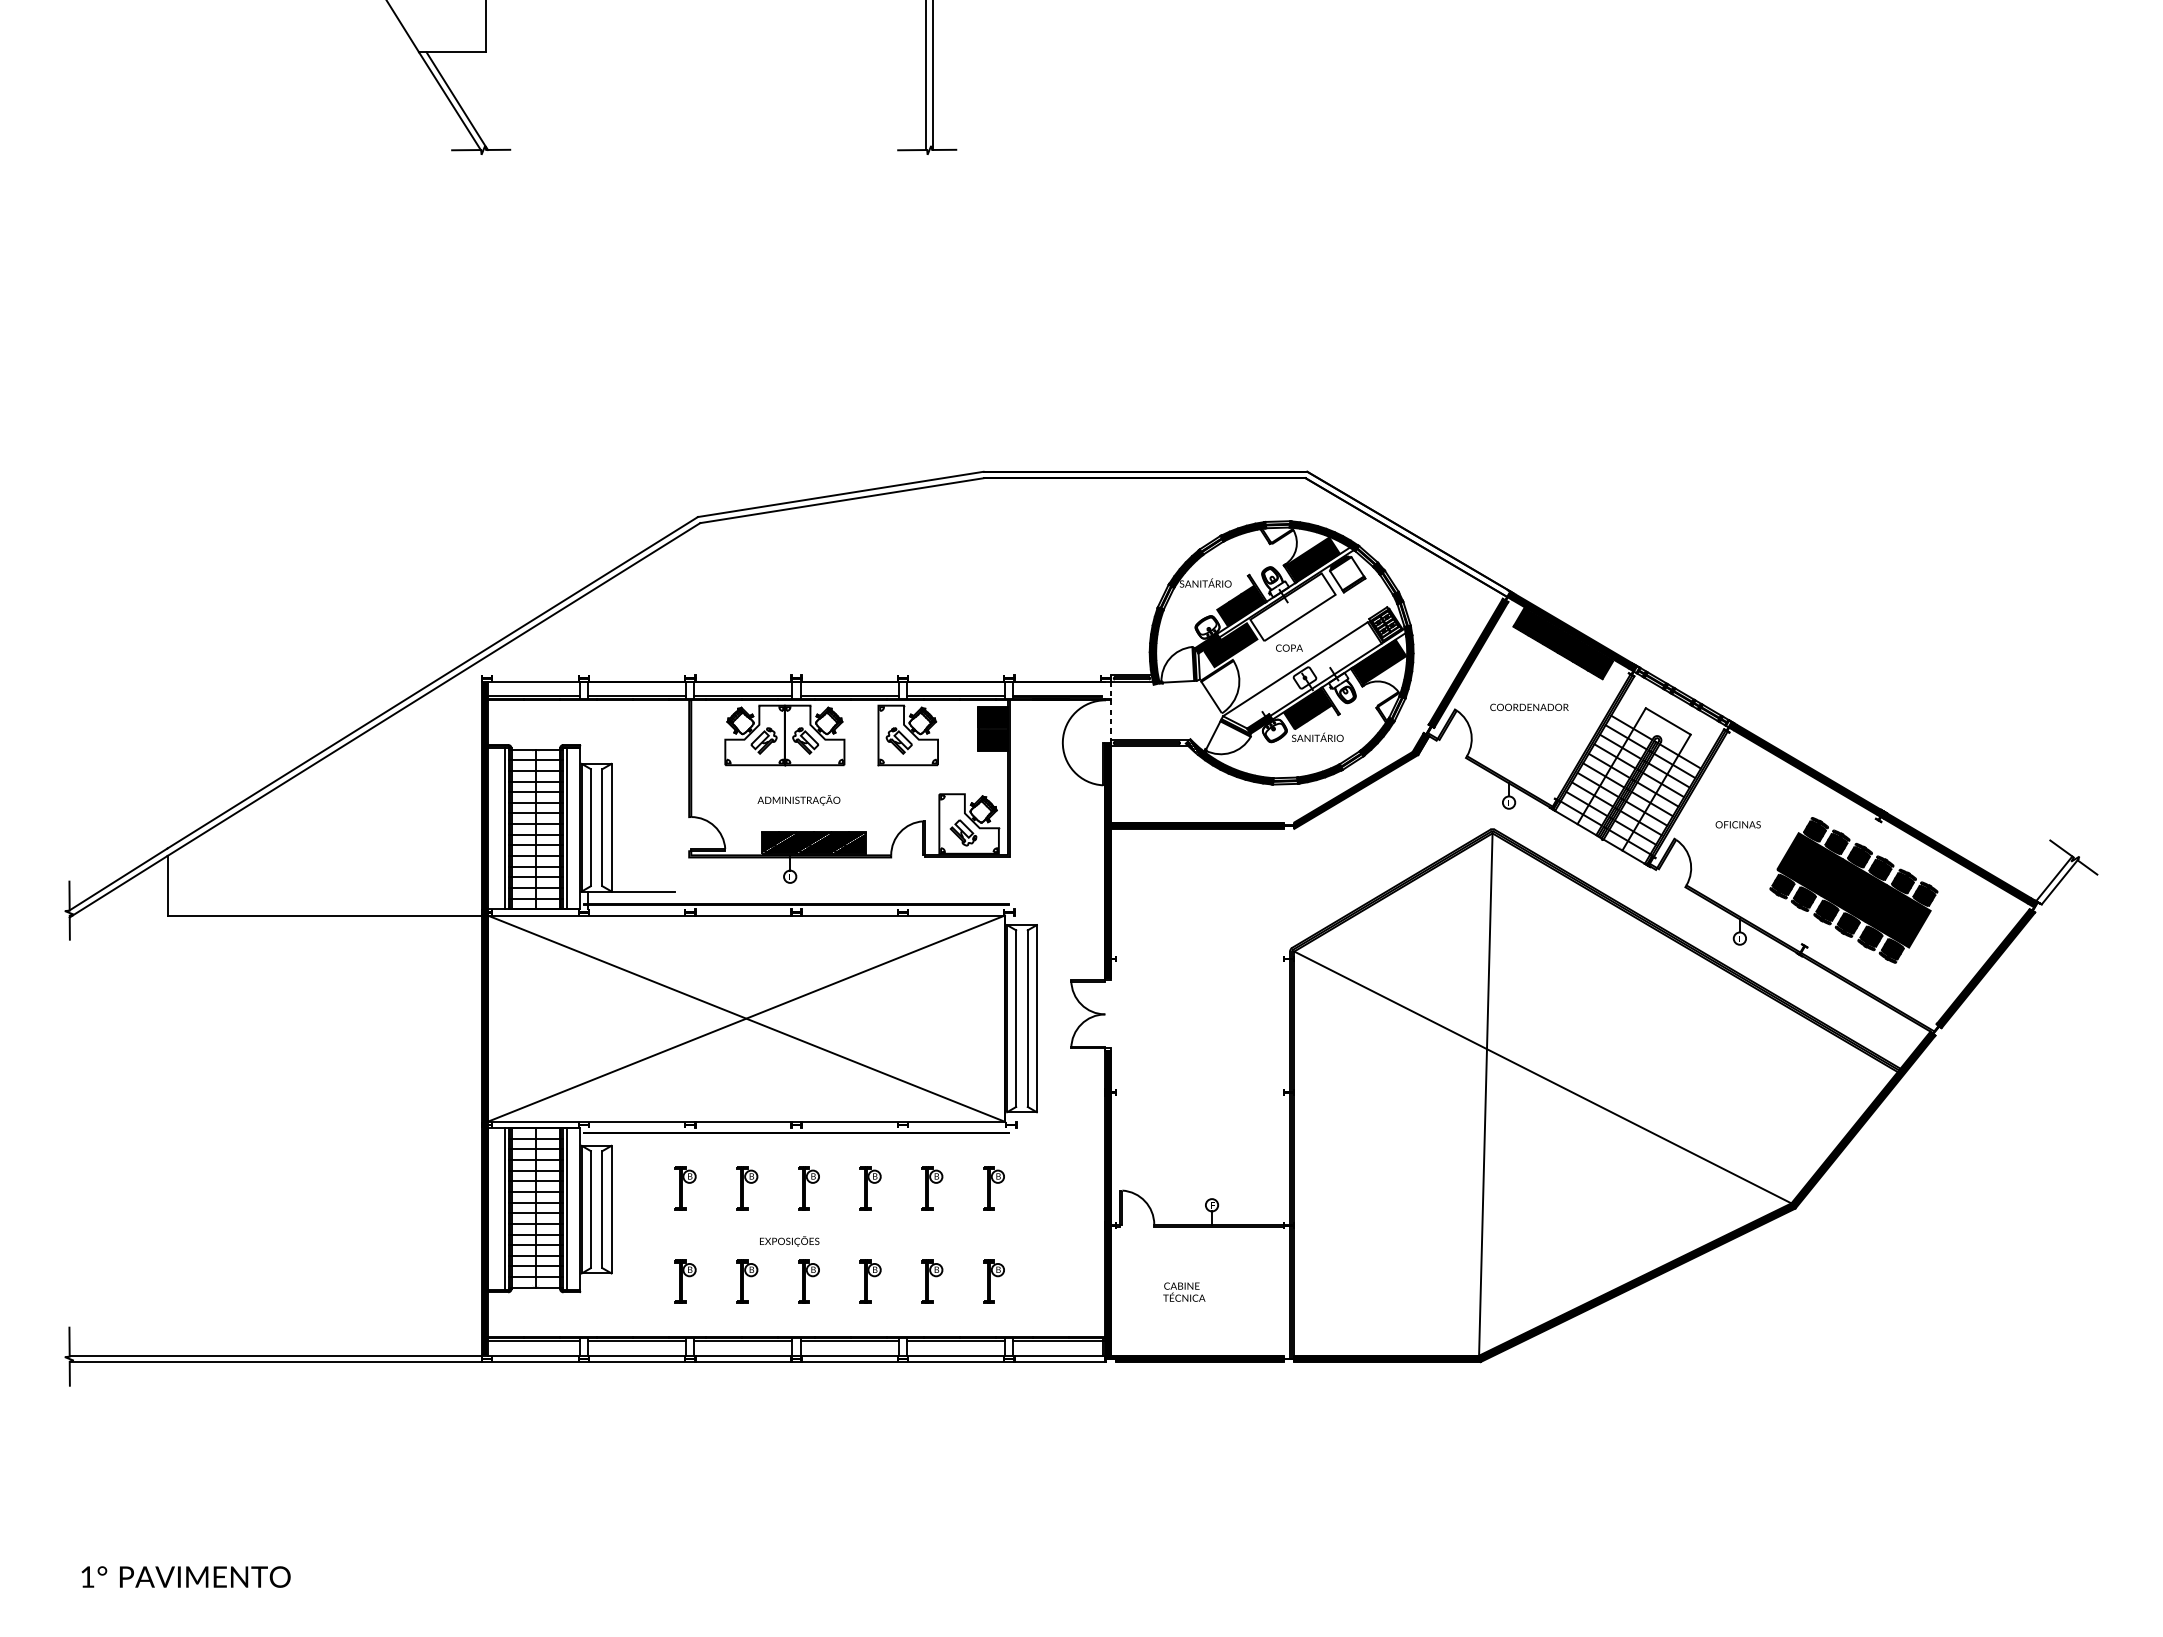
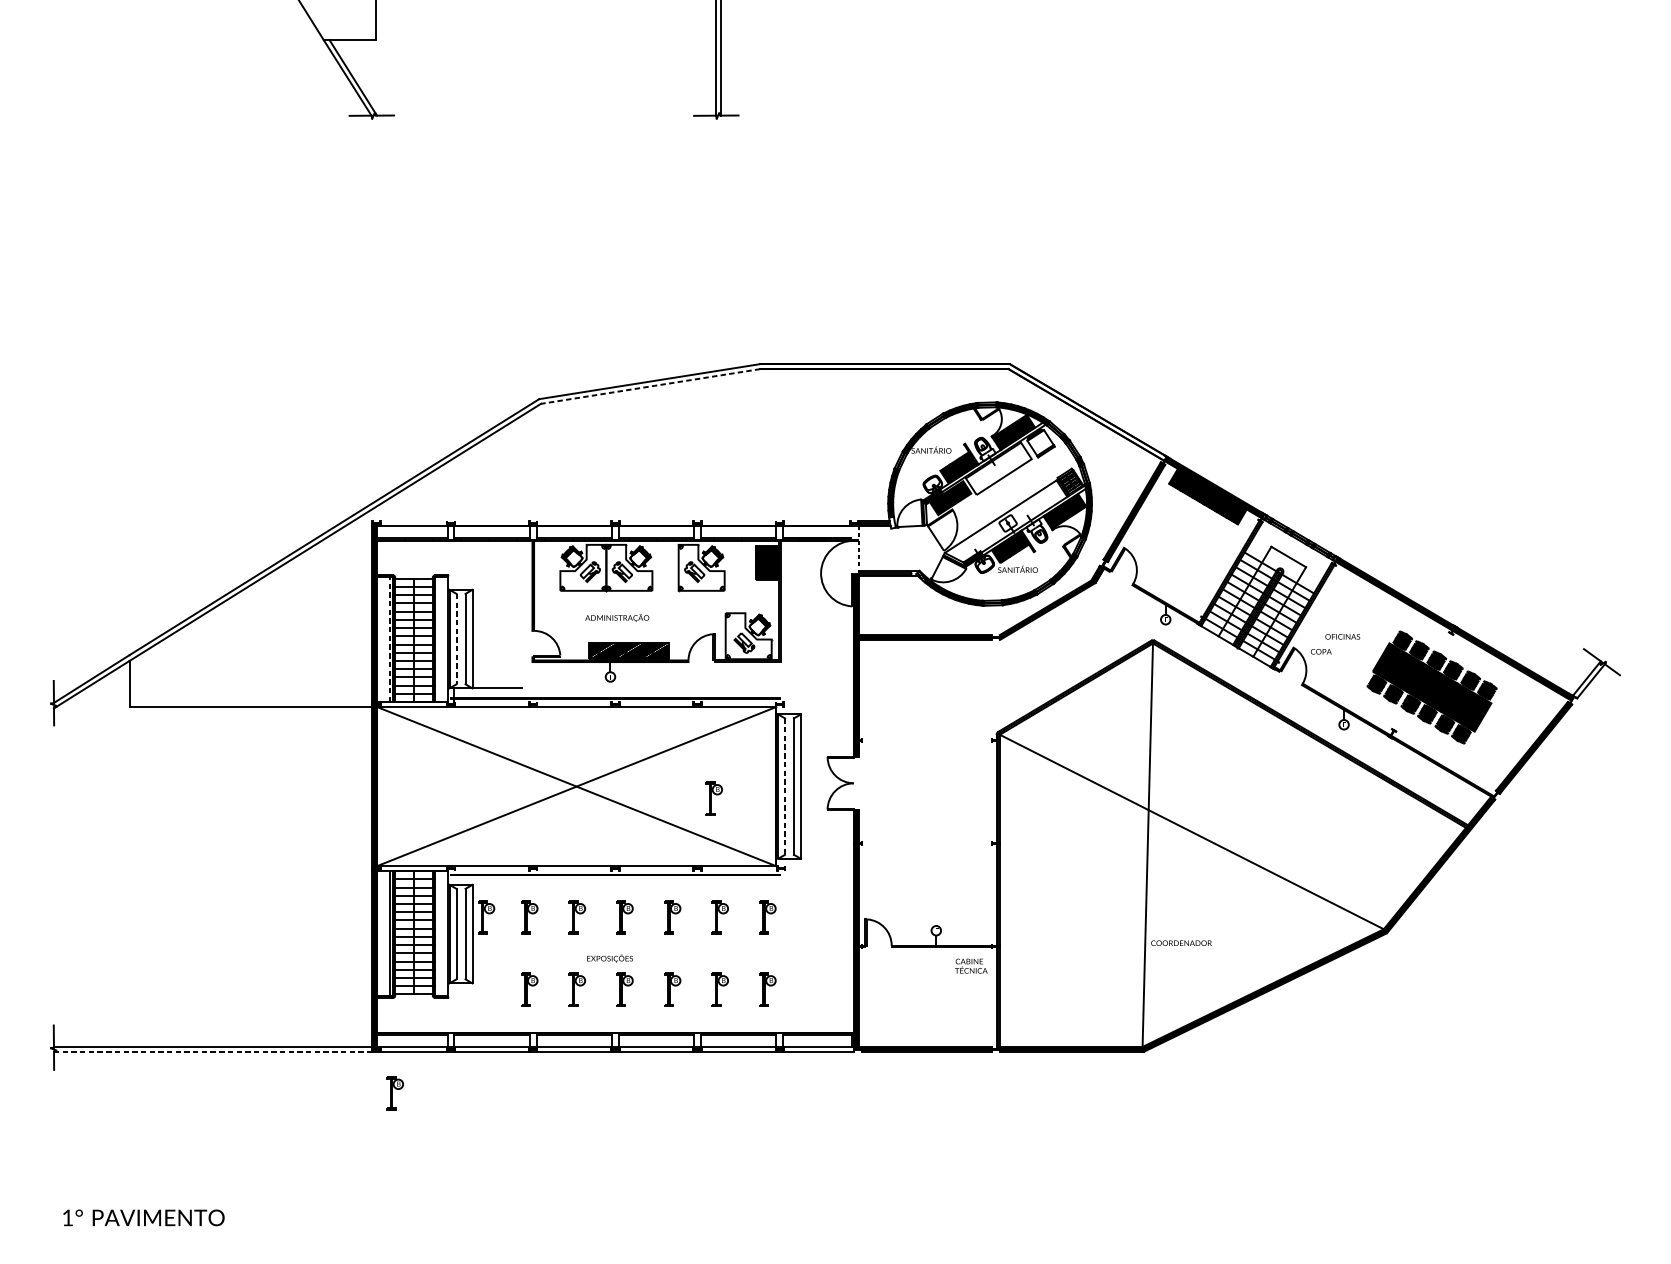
line: (842, 500) -> (650, 386), solid -> dashed
text: (1289, 647) -> (1321, 651), moved
fill: (1154, 676) -> (891, 522), removed
text: (1529, 706) -> (1181, 942), moved
line: (590, 827) -> (456, 638), solid -> dashed
line: (504, 828) -> (389, 639), solid -> dashed
line: (566, 828) -> (437, 639), removed
line: (1016, 1019) -> (785, 787), solid -> dashed
part: (924, 1034) -> (714, 798), added
part: (629, 1188) -> (486, 917), added
line: (566, 1208) -> (437, 933), removed
text: (1184, 1291) -> (971, 965), moved
line: (275, 1362) -> (212, 1052), solid -> dashed
part: (511, 1415) -> (395, 1093), added

